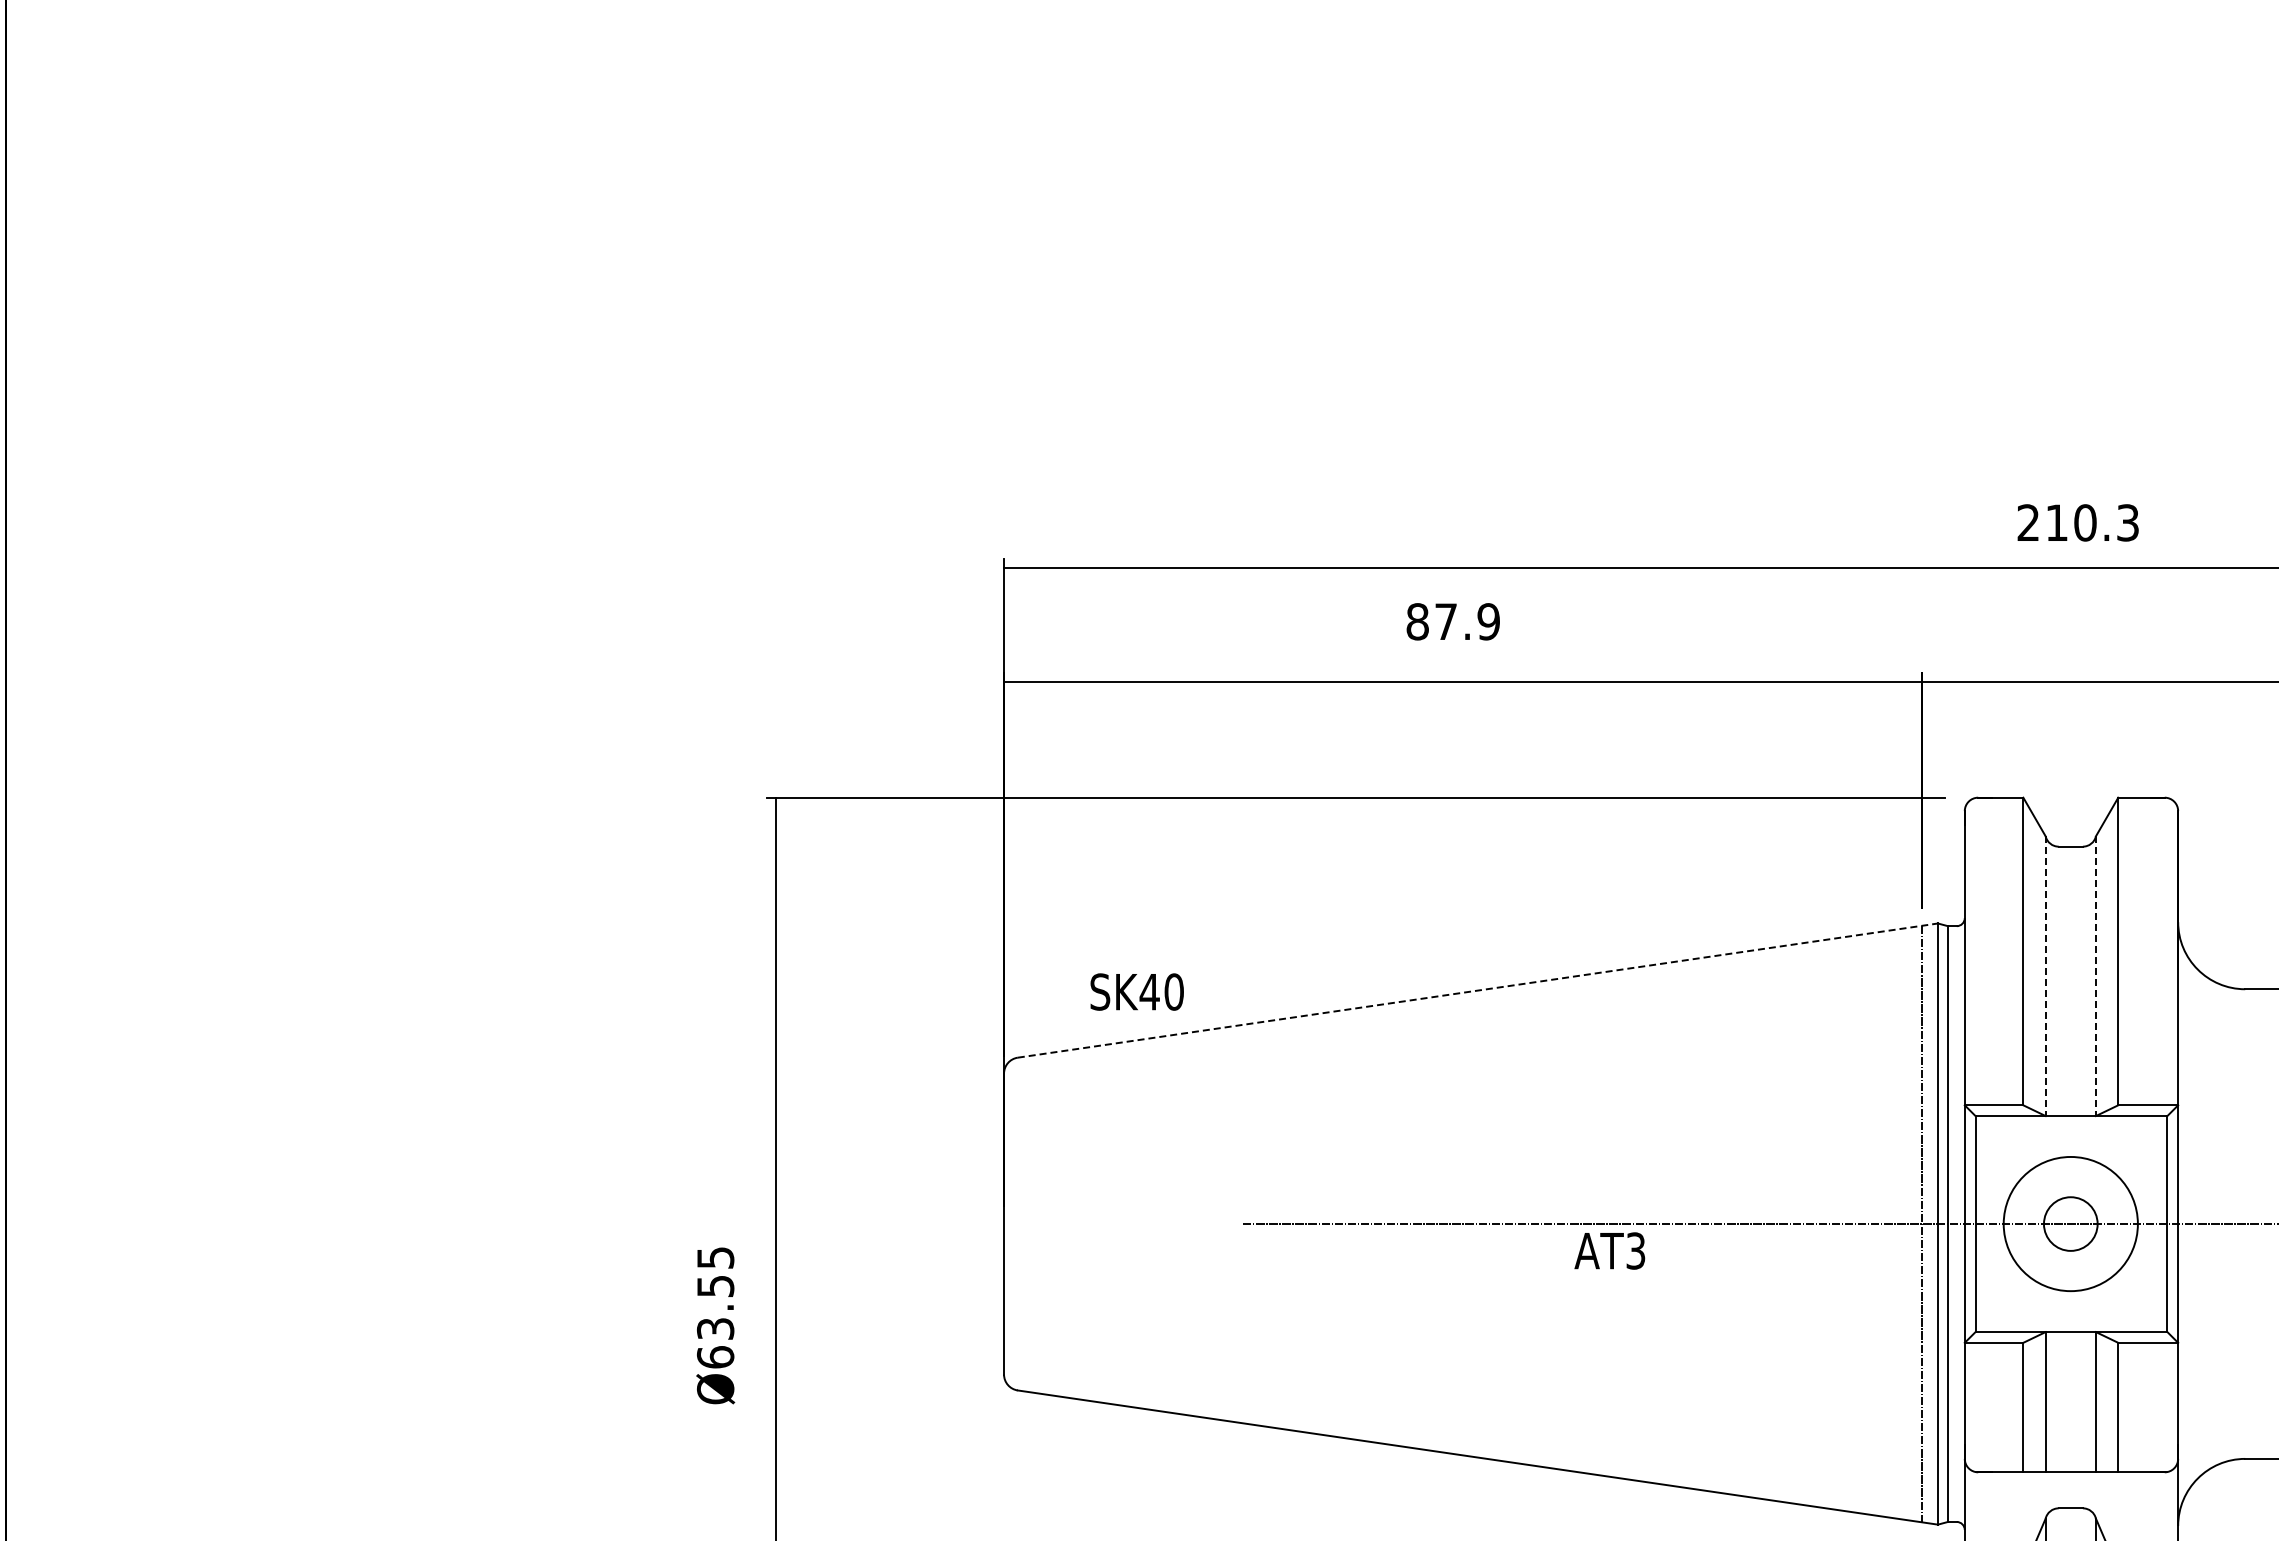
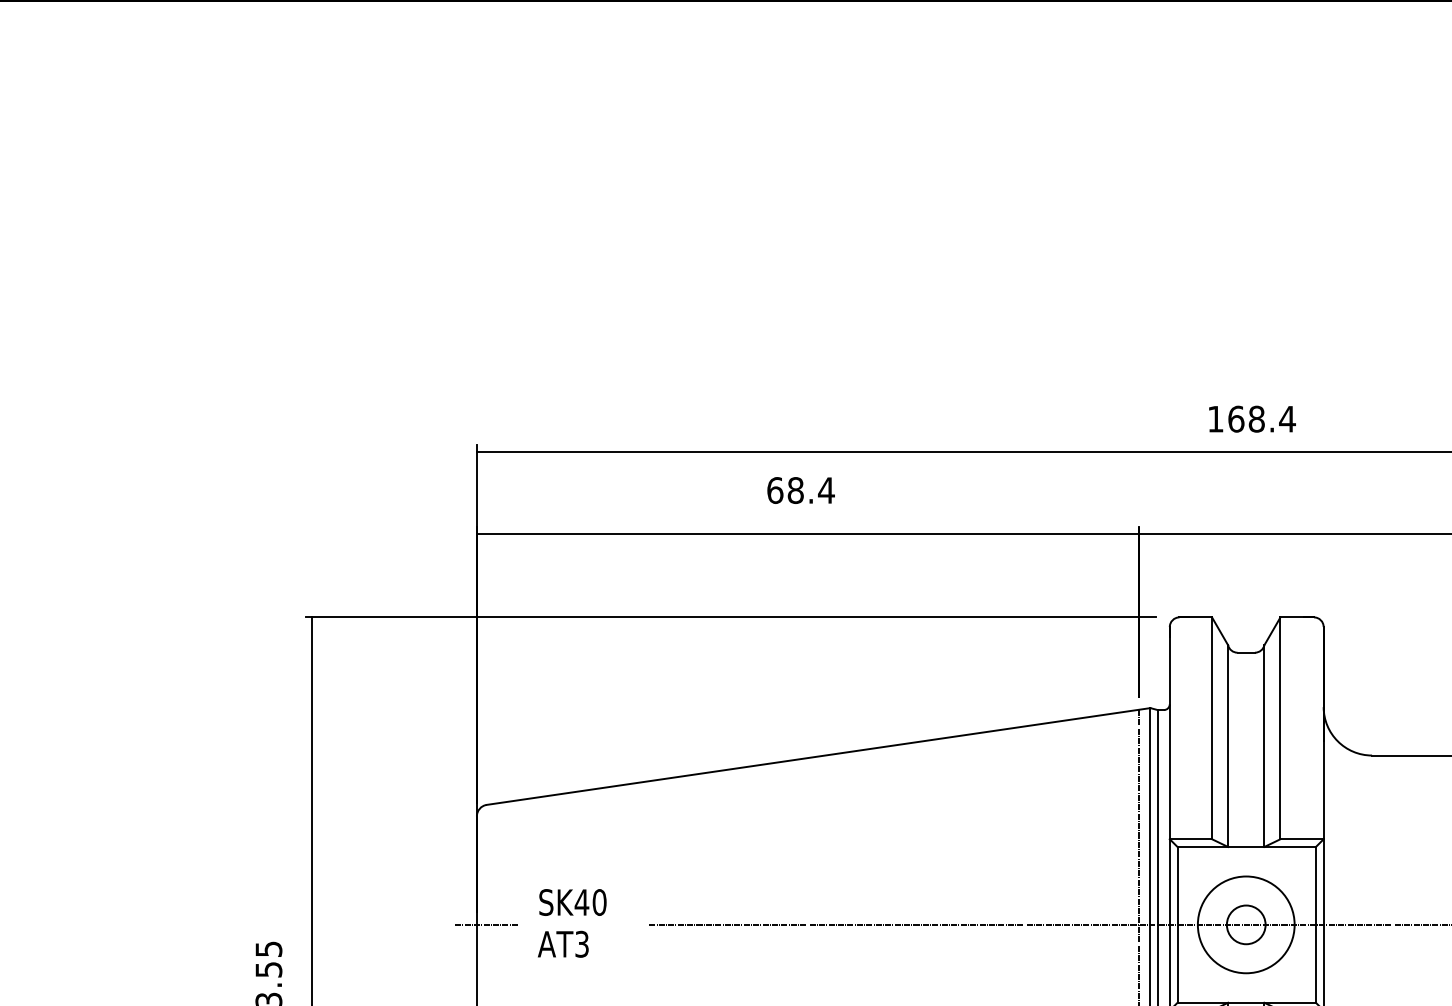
text: (2078, 522) -> (1251, 418), 210.3 -> 168.4
text: (1453, 621) -> (801, 490), 87.9 -> 68.4
line: (2045, 976) -> (1228, 746), dashed -> solid
line: (2095, 976) -> (1264, 746), dashed -> solid
line: (1477, 990) -> (818, 756), dashed -> solid
text: (1136, 991) -> (572, 902), moved
line: (1016, 1224) -> (485, 925), added
text: (1609, 1250) -> (563, 943), moved

